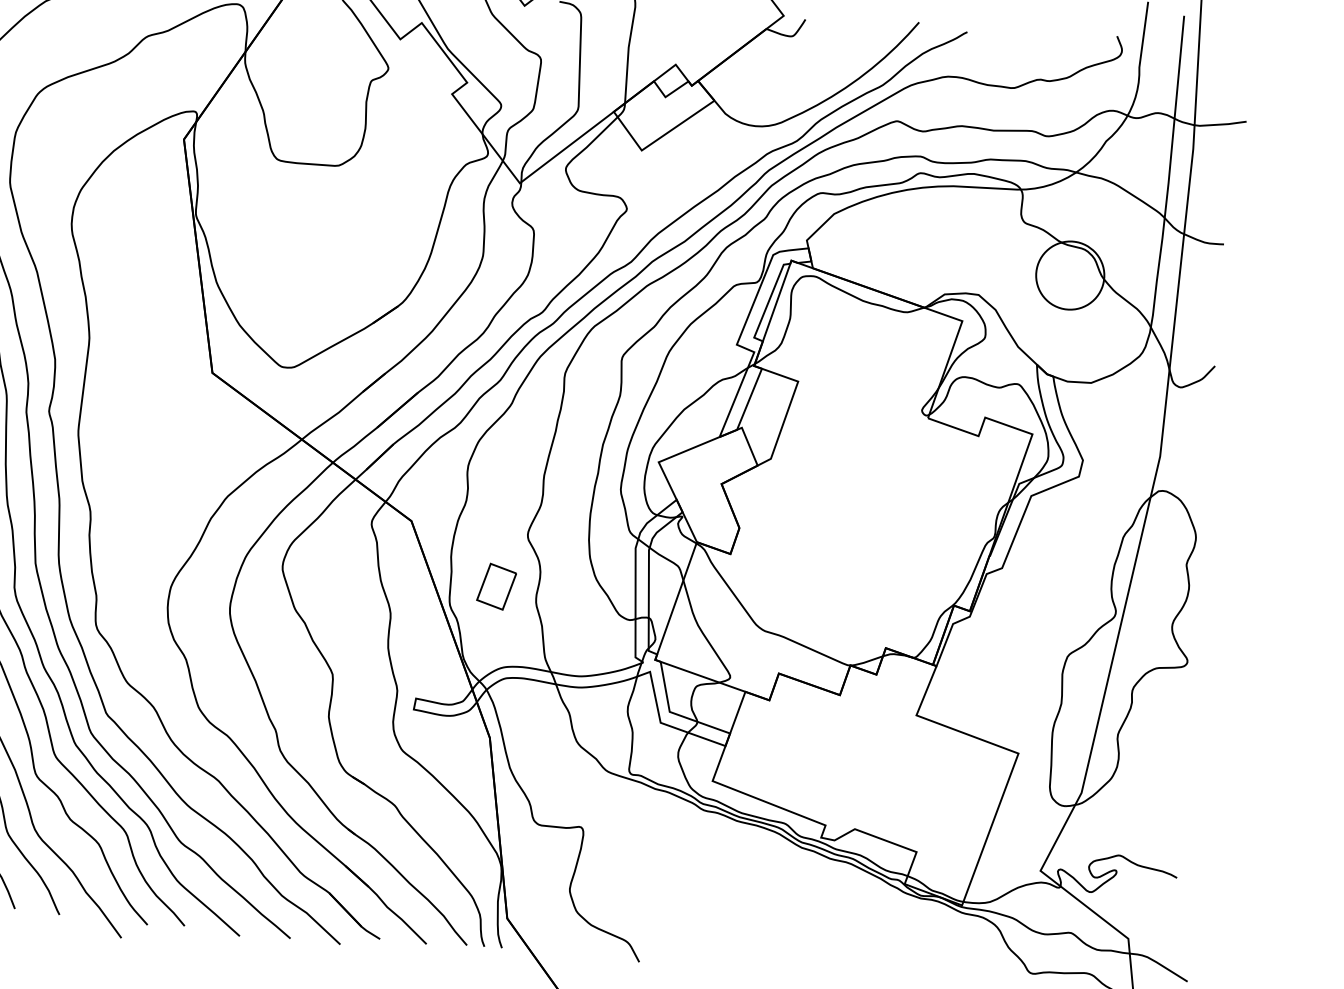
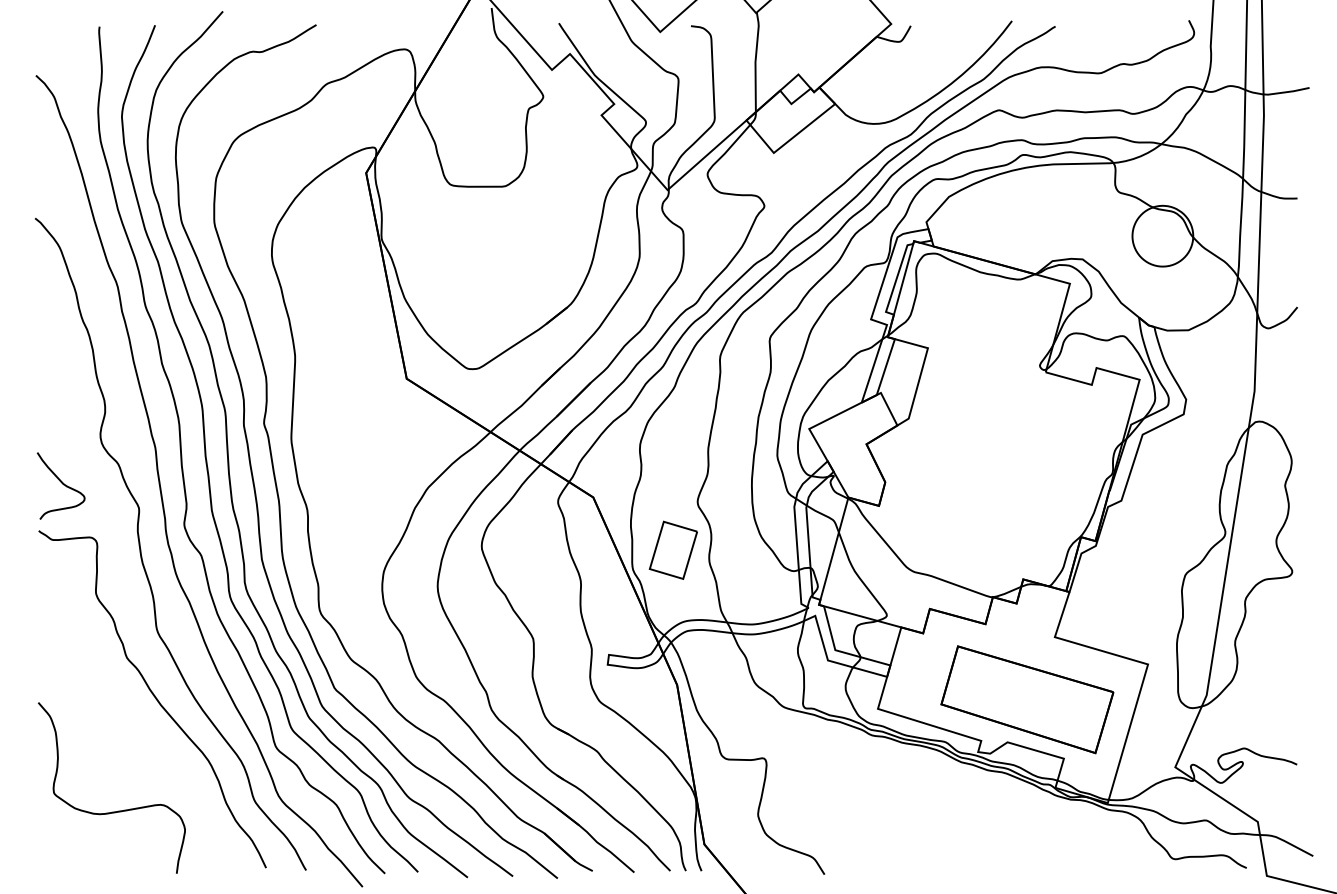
part: (495, 585) -> (672, 549), size x1.43
part: (880, 782) -> (1027, 699), added

